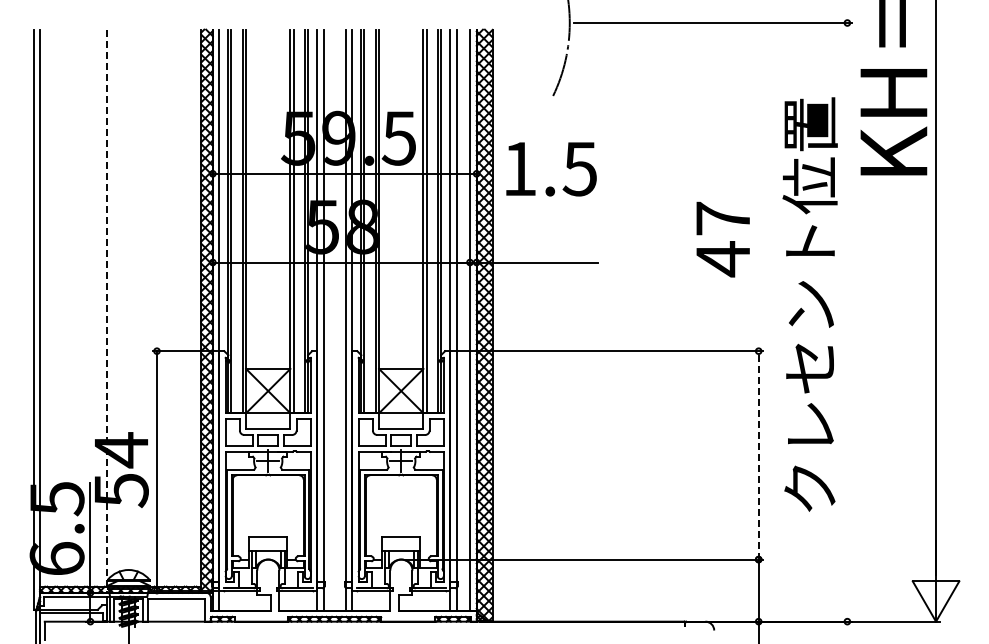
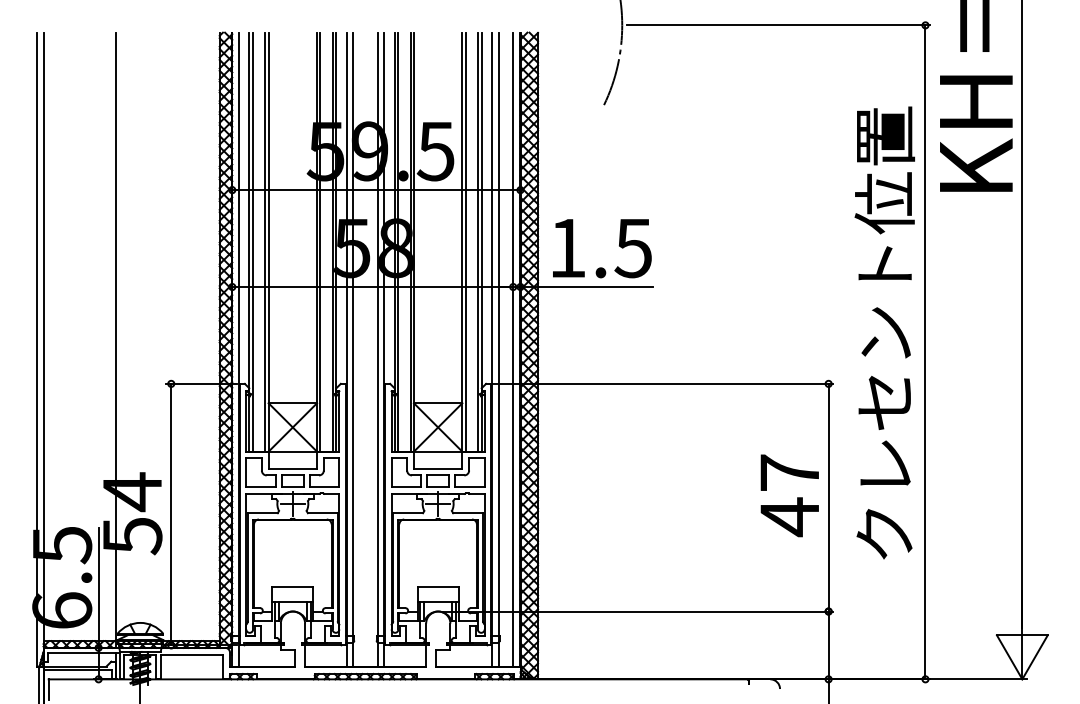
text: (551, 169) -> (602, 248), moved
text: (722, 239) -> (789, 495), moved
line: (106, 311) -> (116, 340), dashed -> solid
line: (847, 322) -> (925, 352), added
line: (758, 454) -> (828, 496), dashed -> solid

